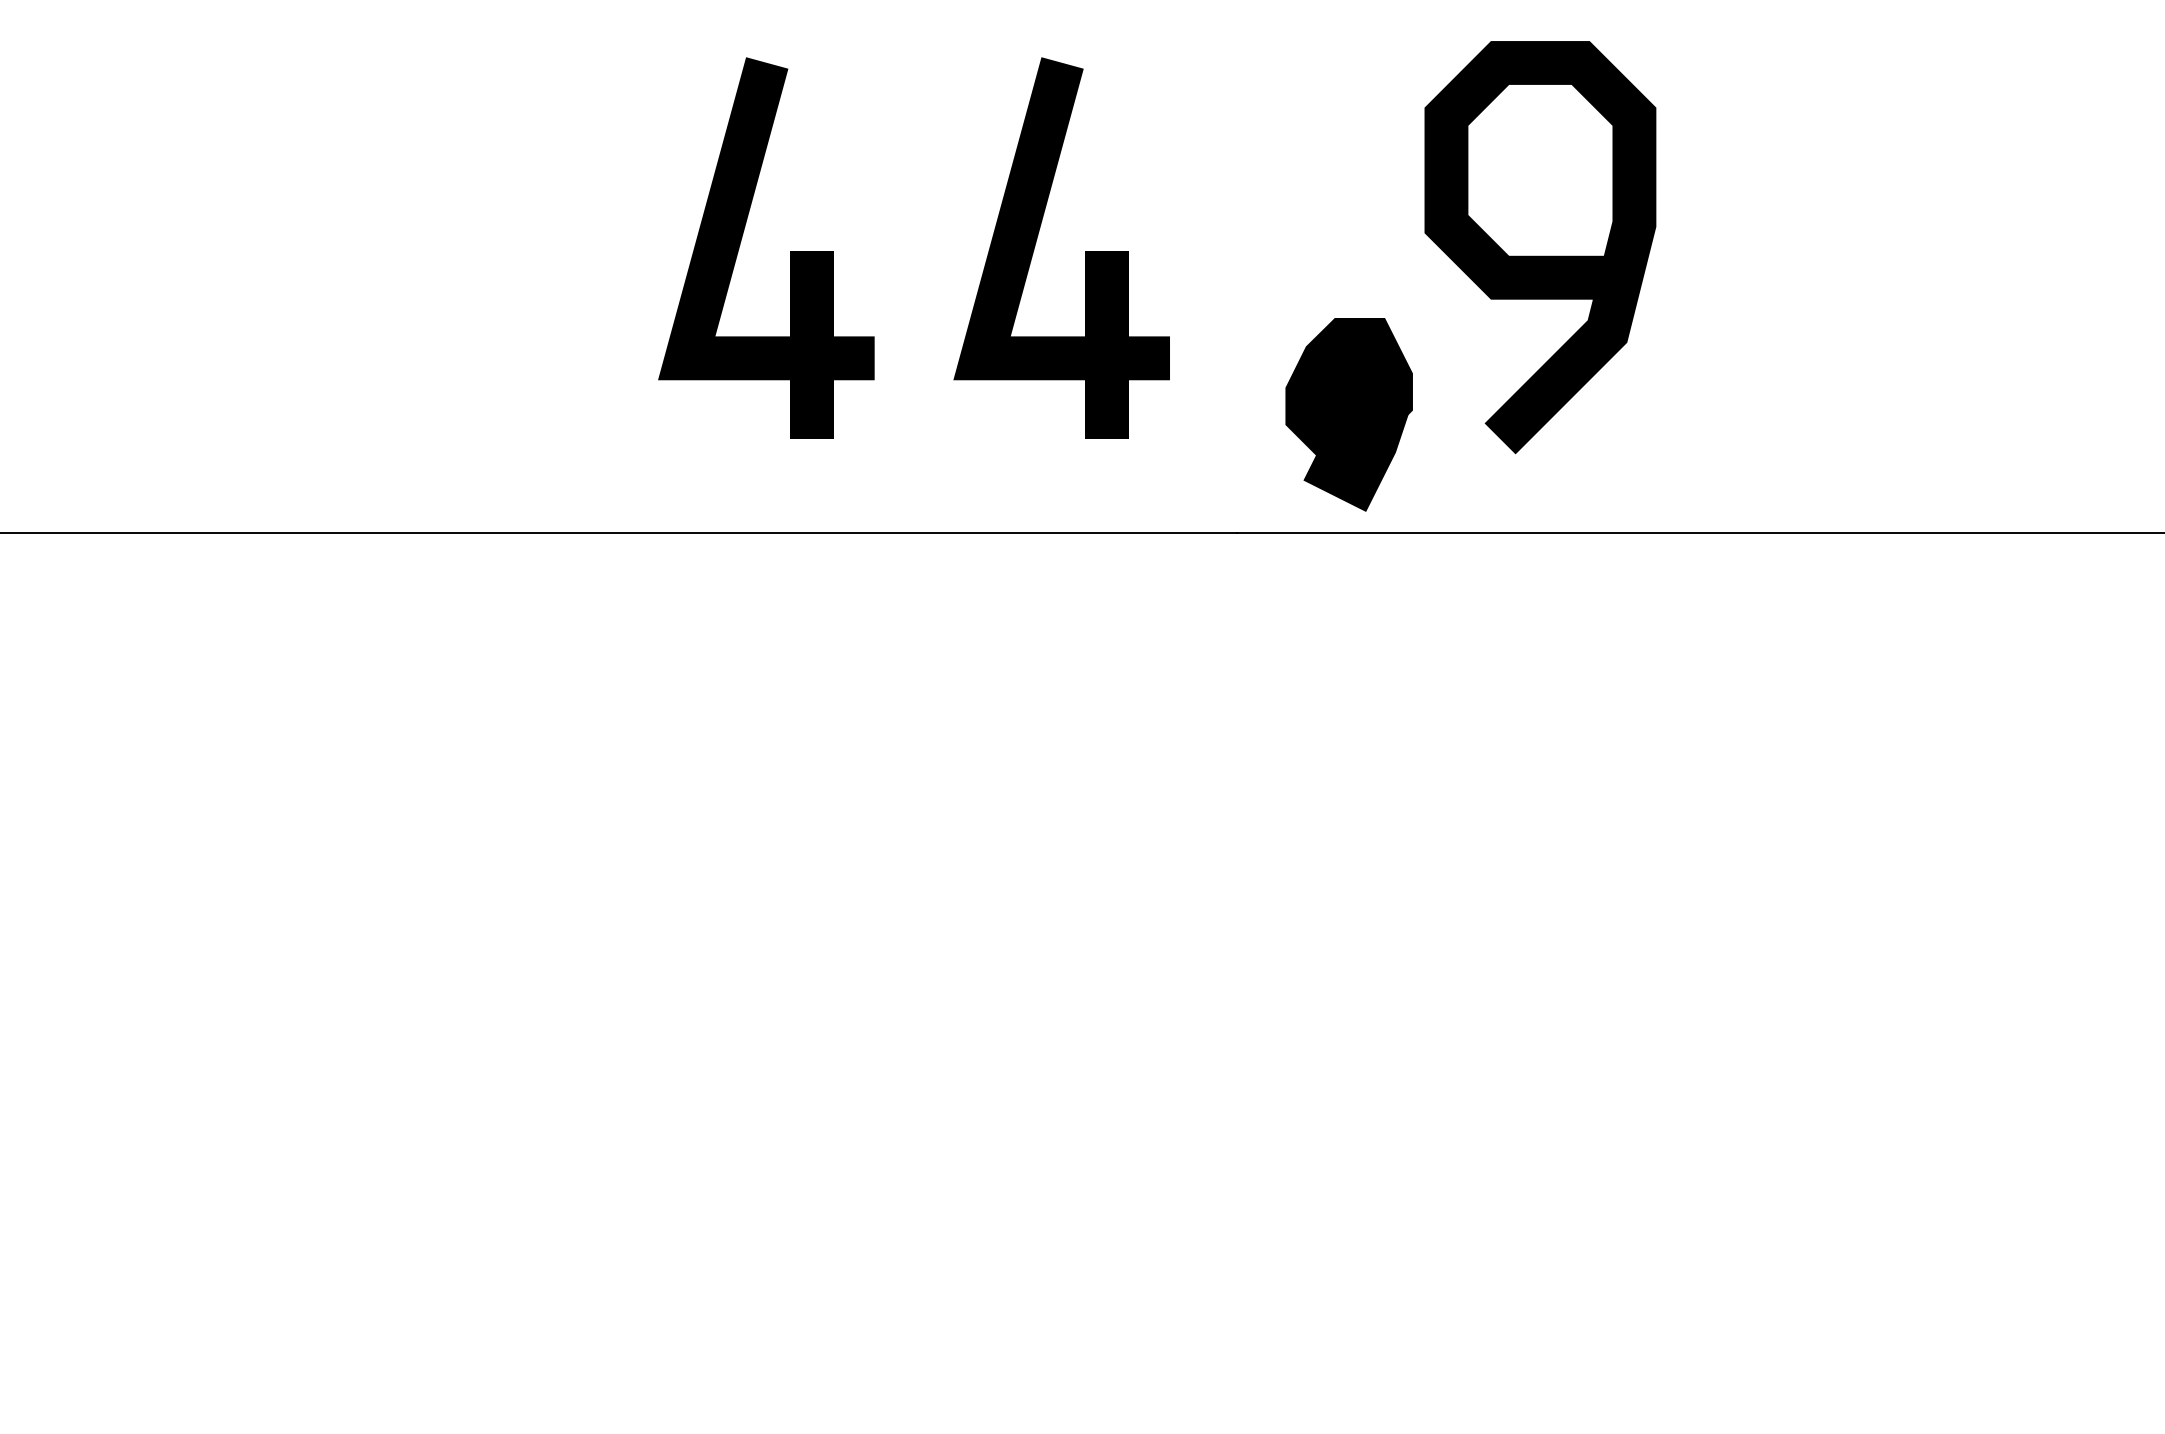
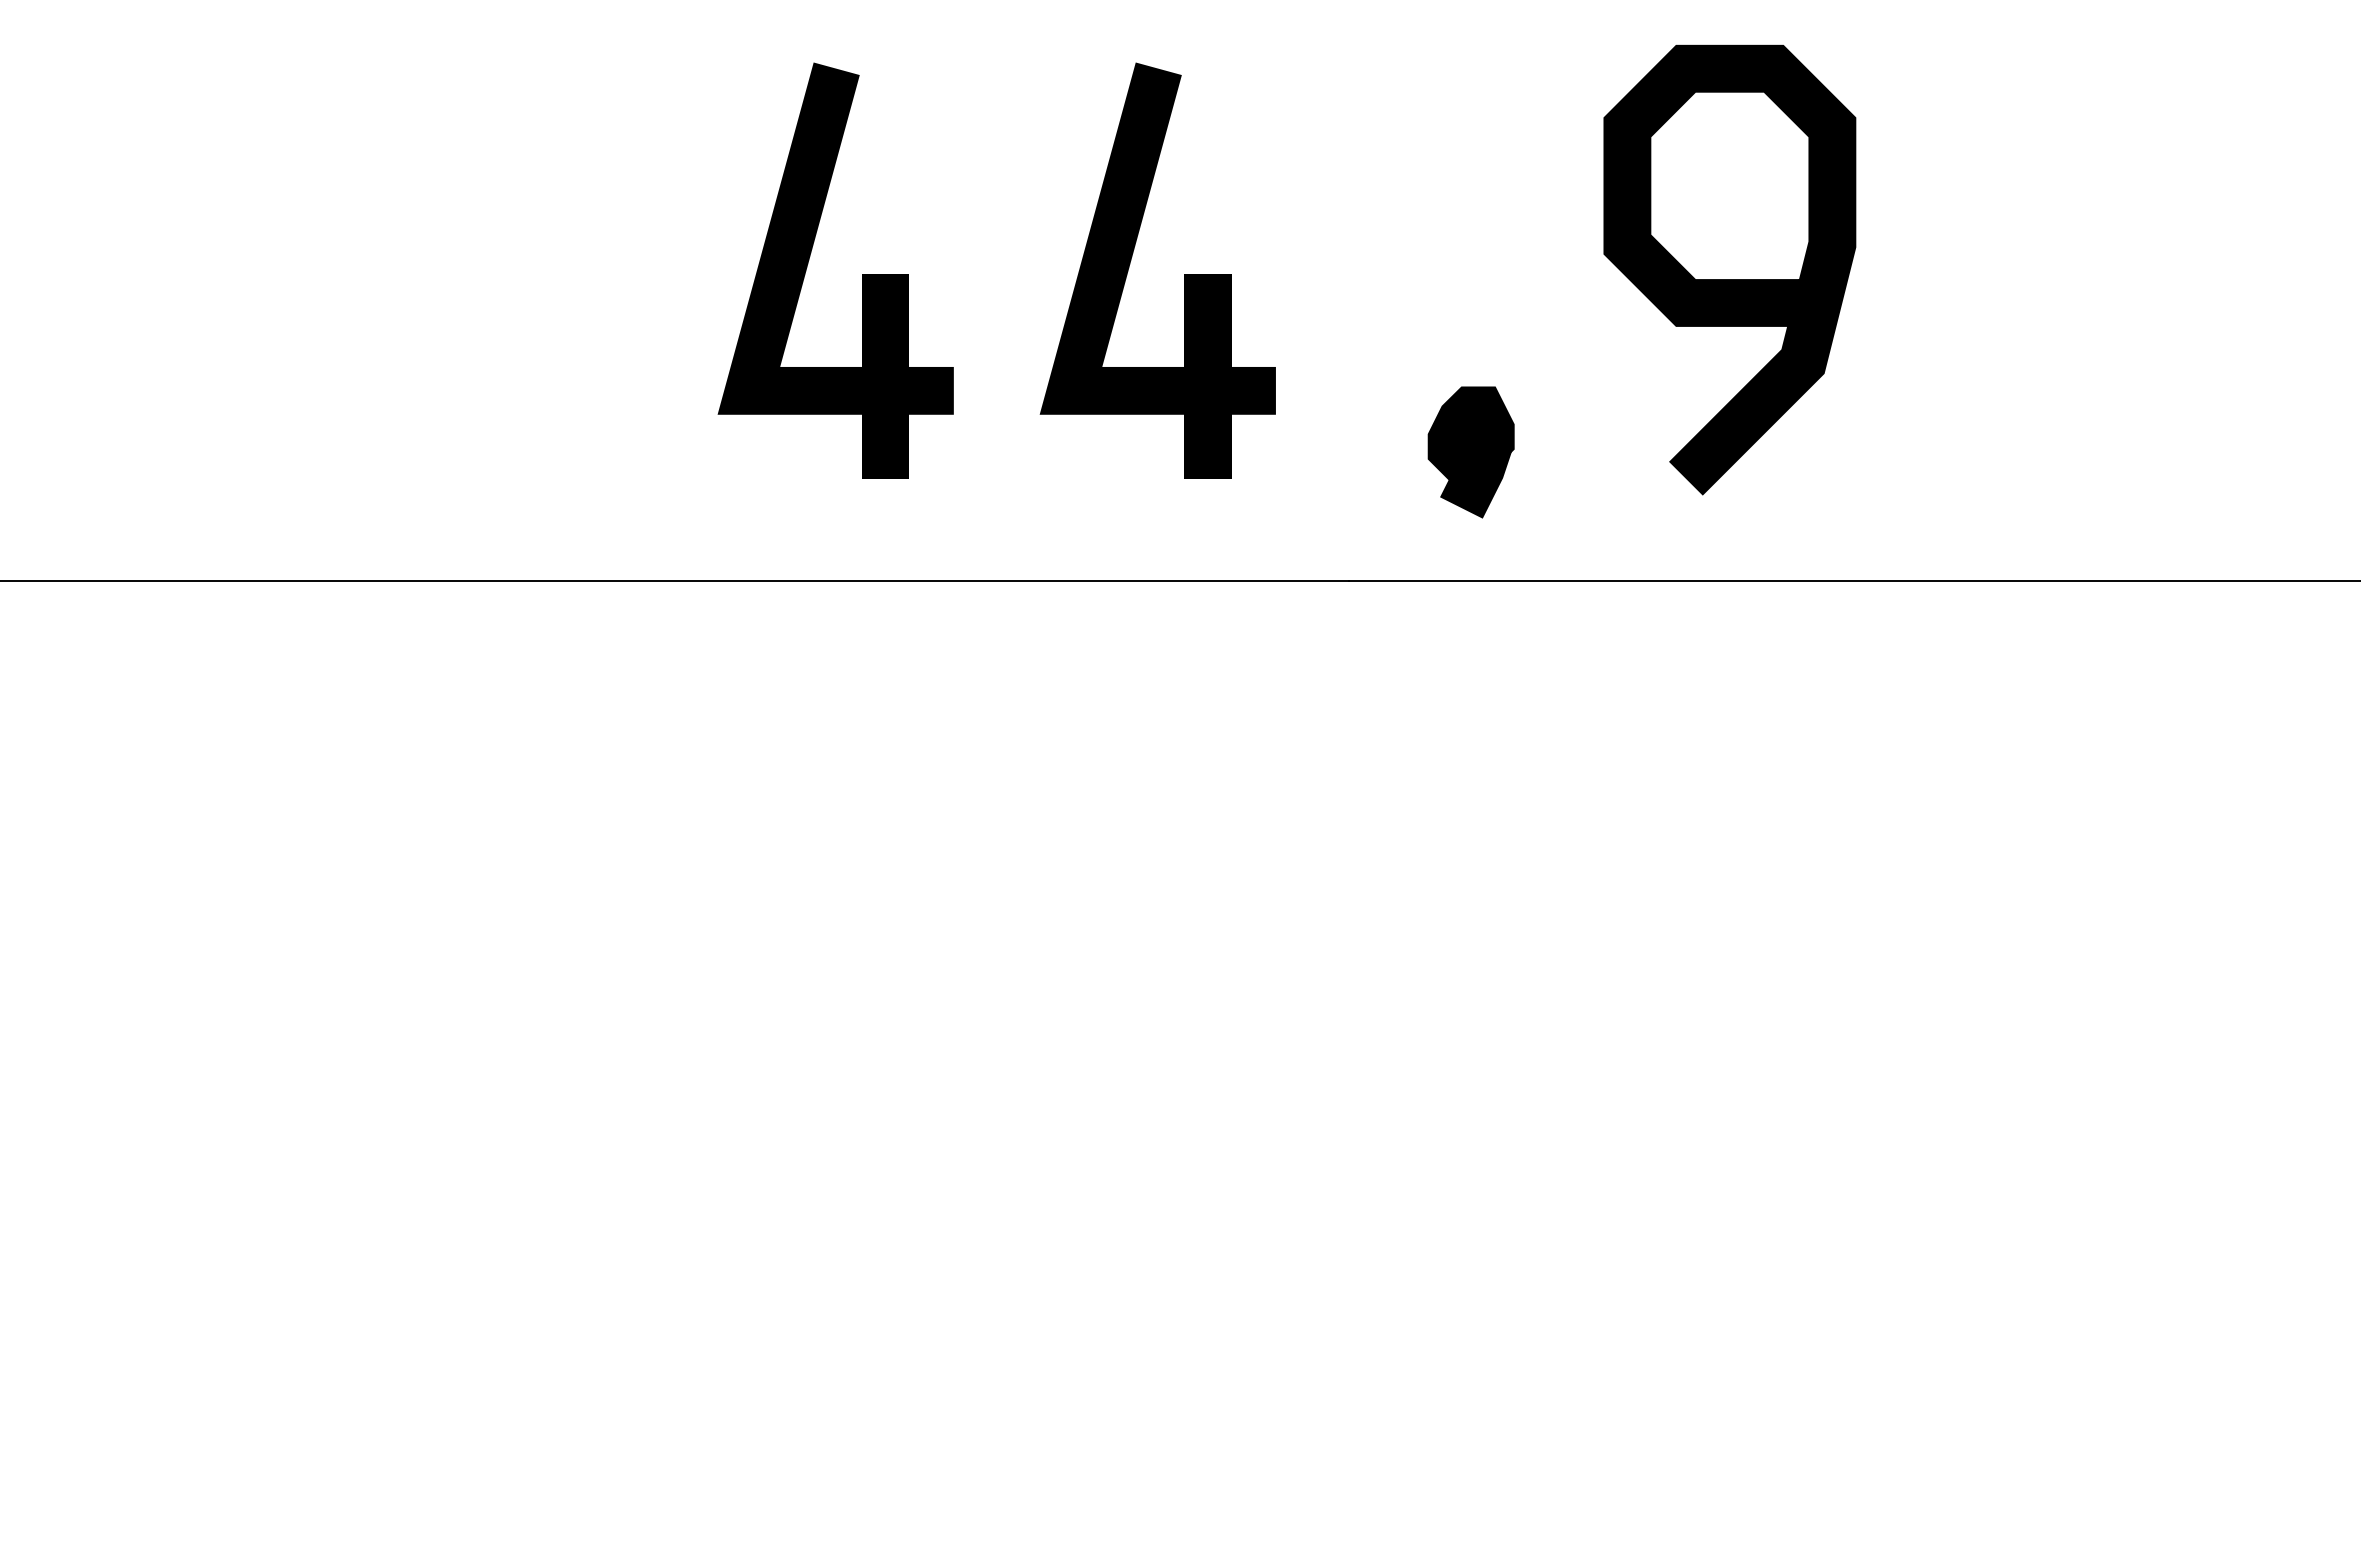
curve: (1540, 256) -> (1729, 279), moved
part: (1348, 414) -> (1470, 452), size x0.62

